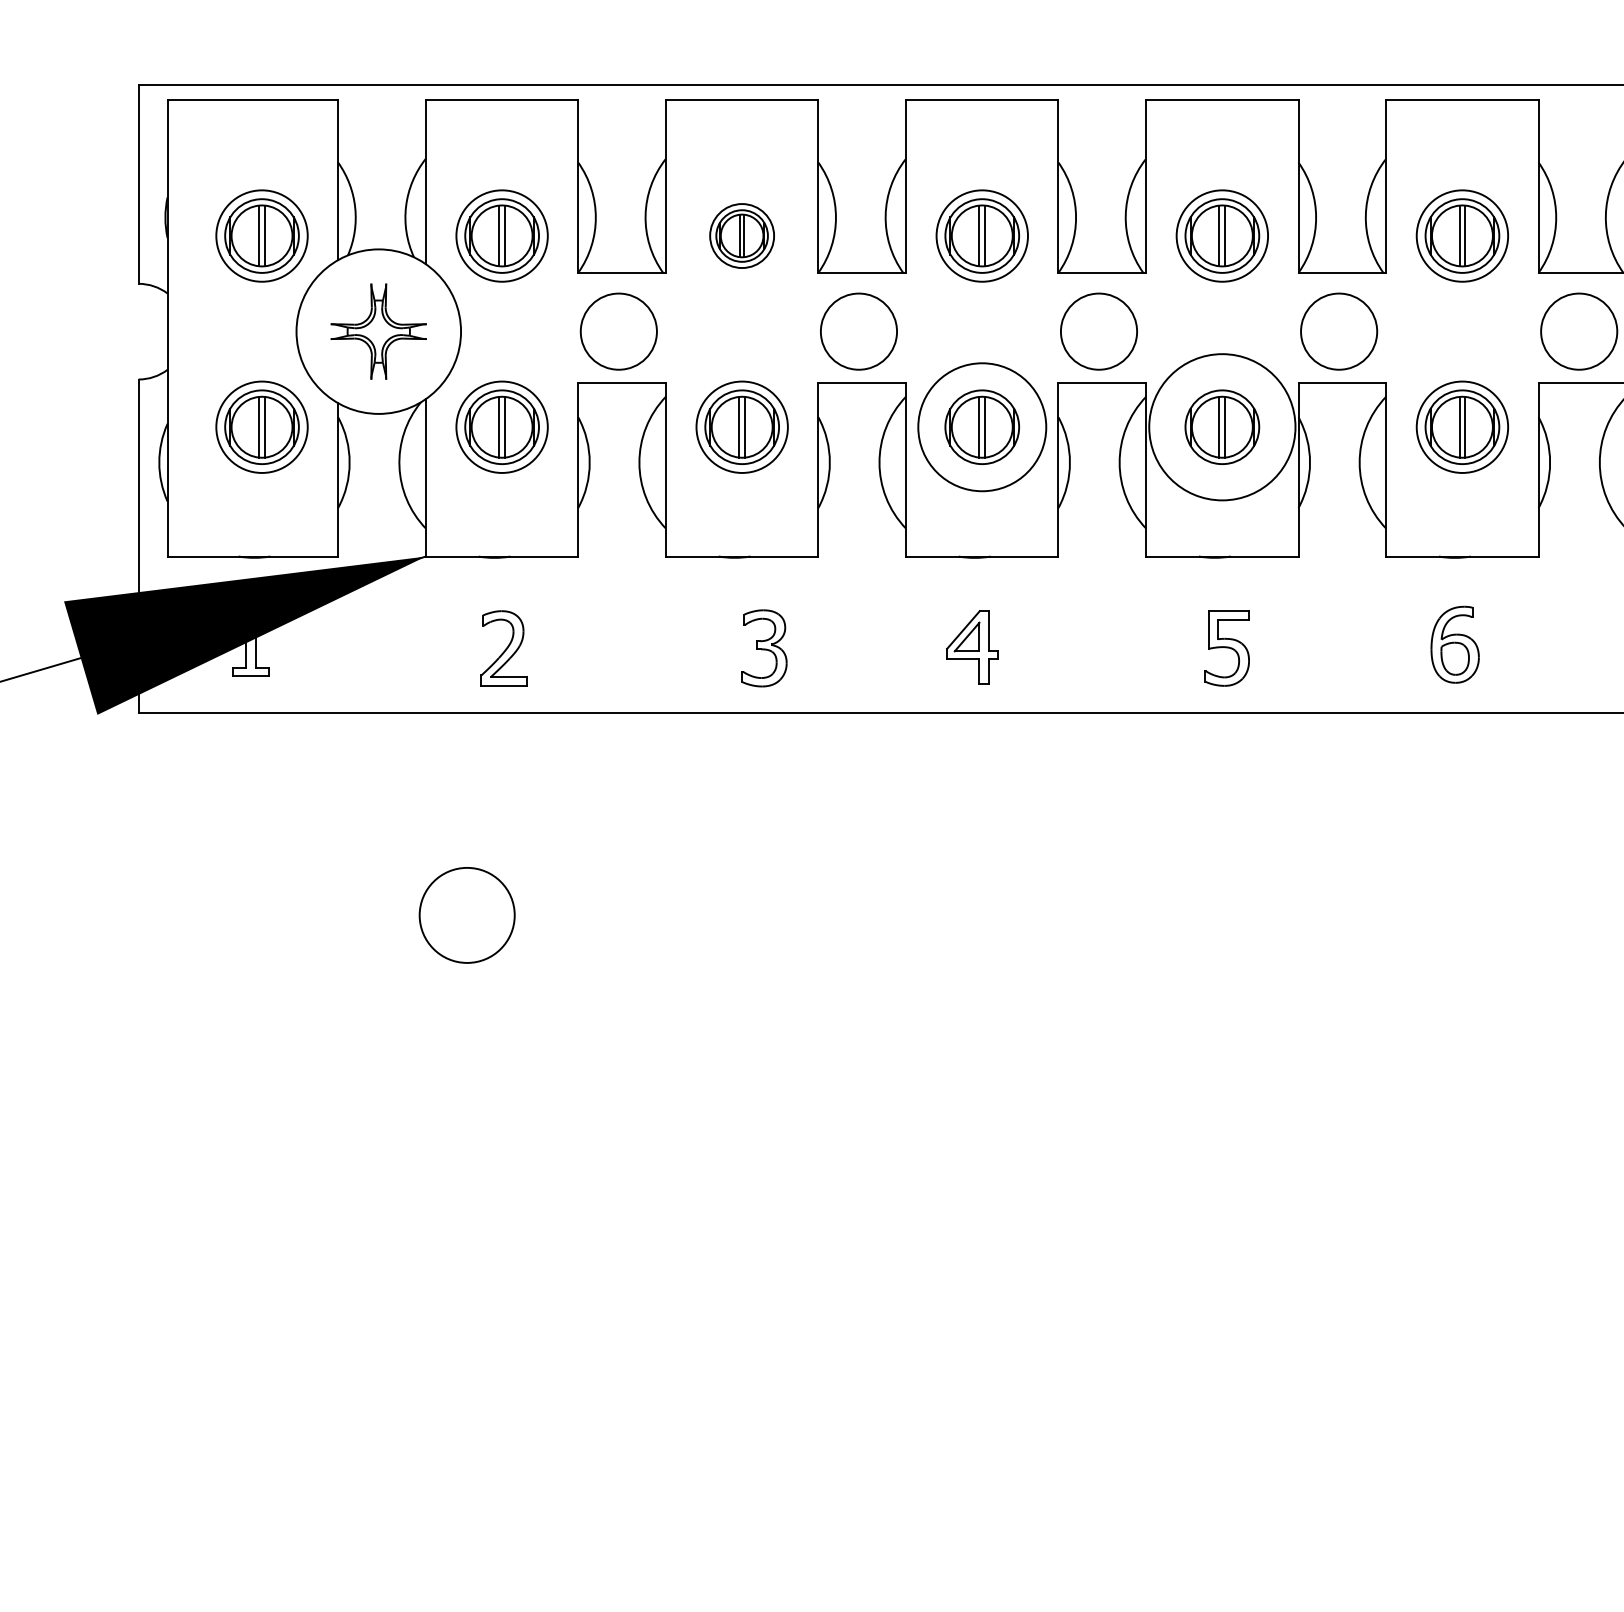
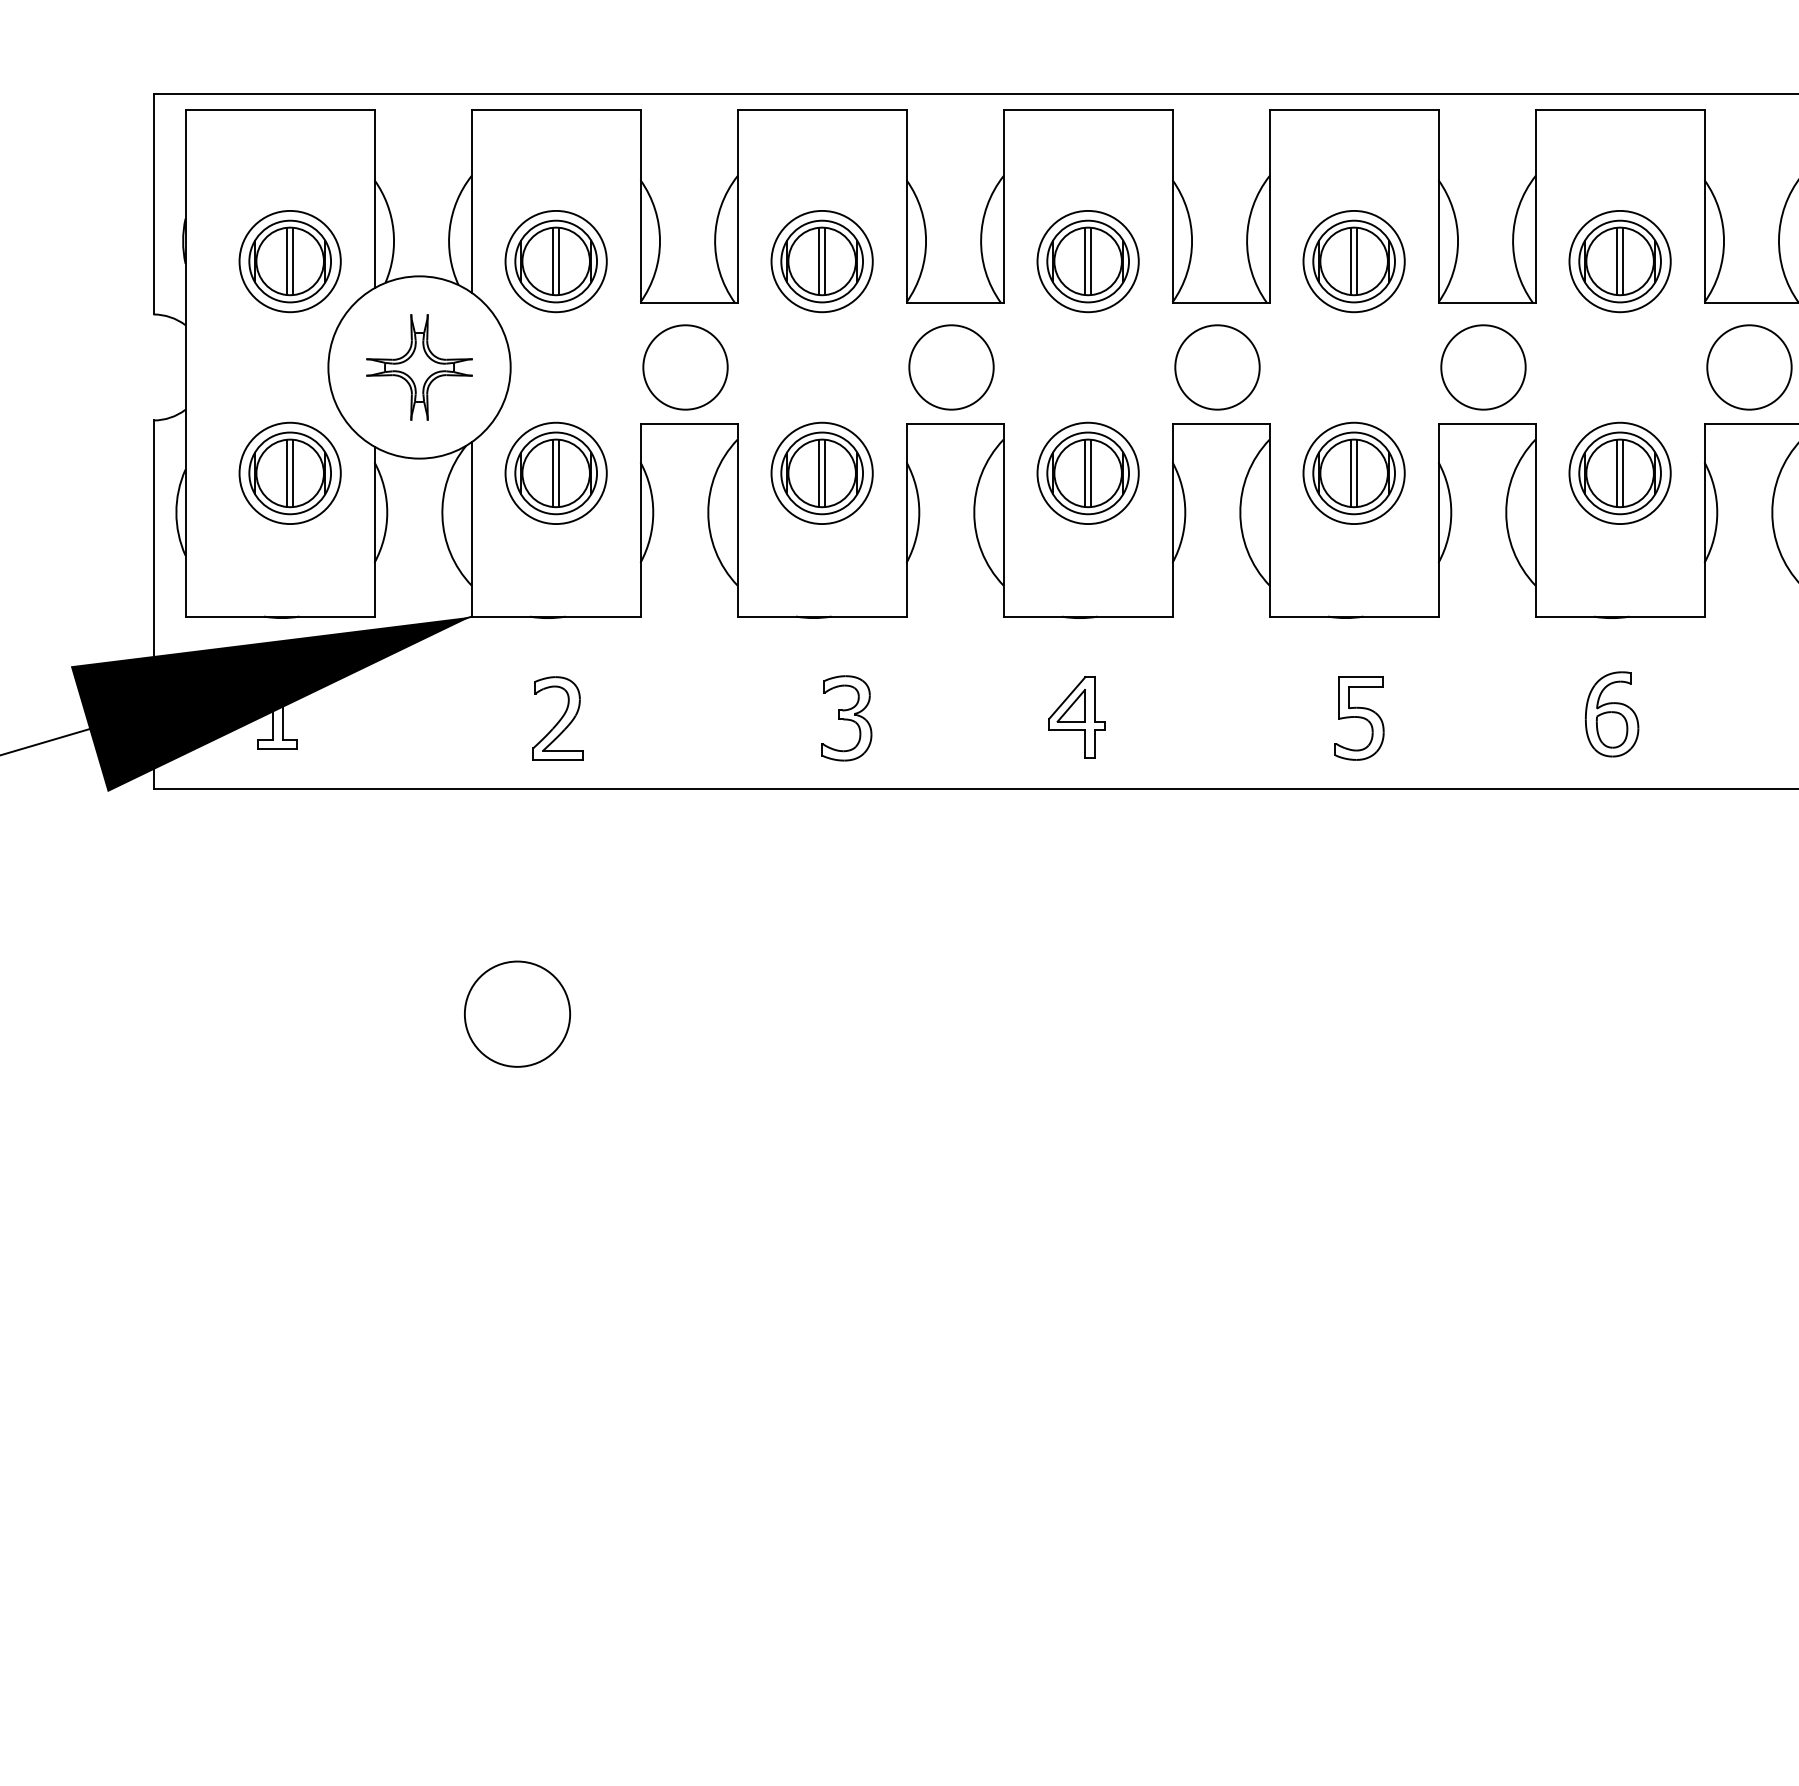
part: (741, 235) -> (821, 260), size x1.43
circle: (981, 426) -> (1087, 472), size x0.71
circle: (1222, 426) -> (1354, 472), size x0.62

